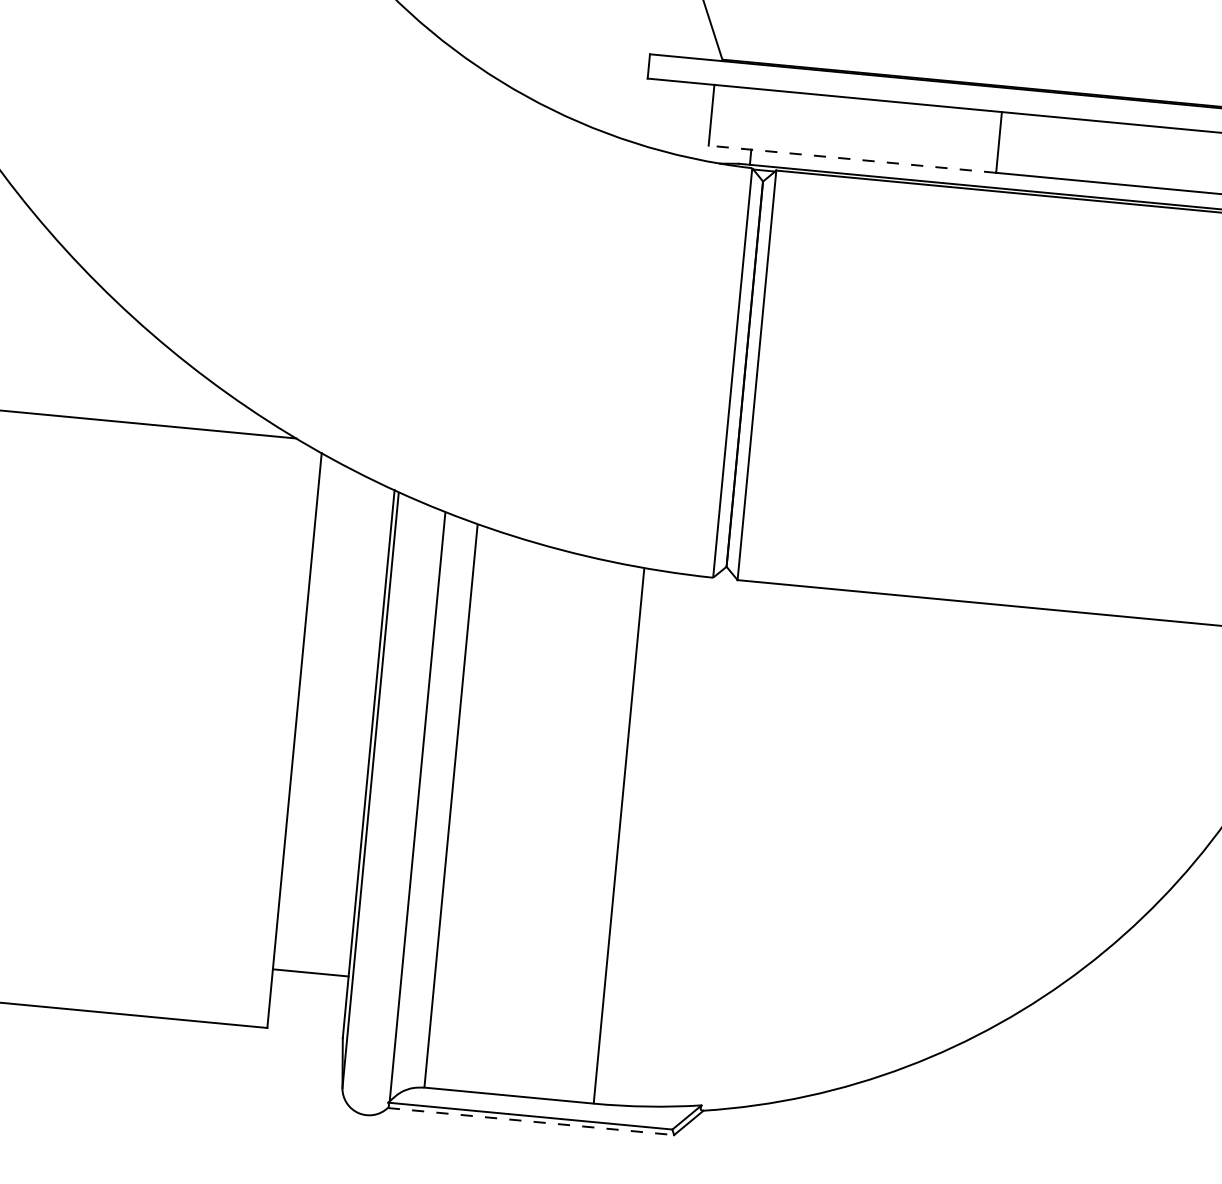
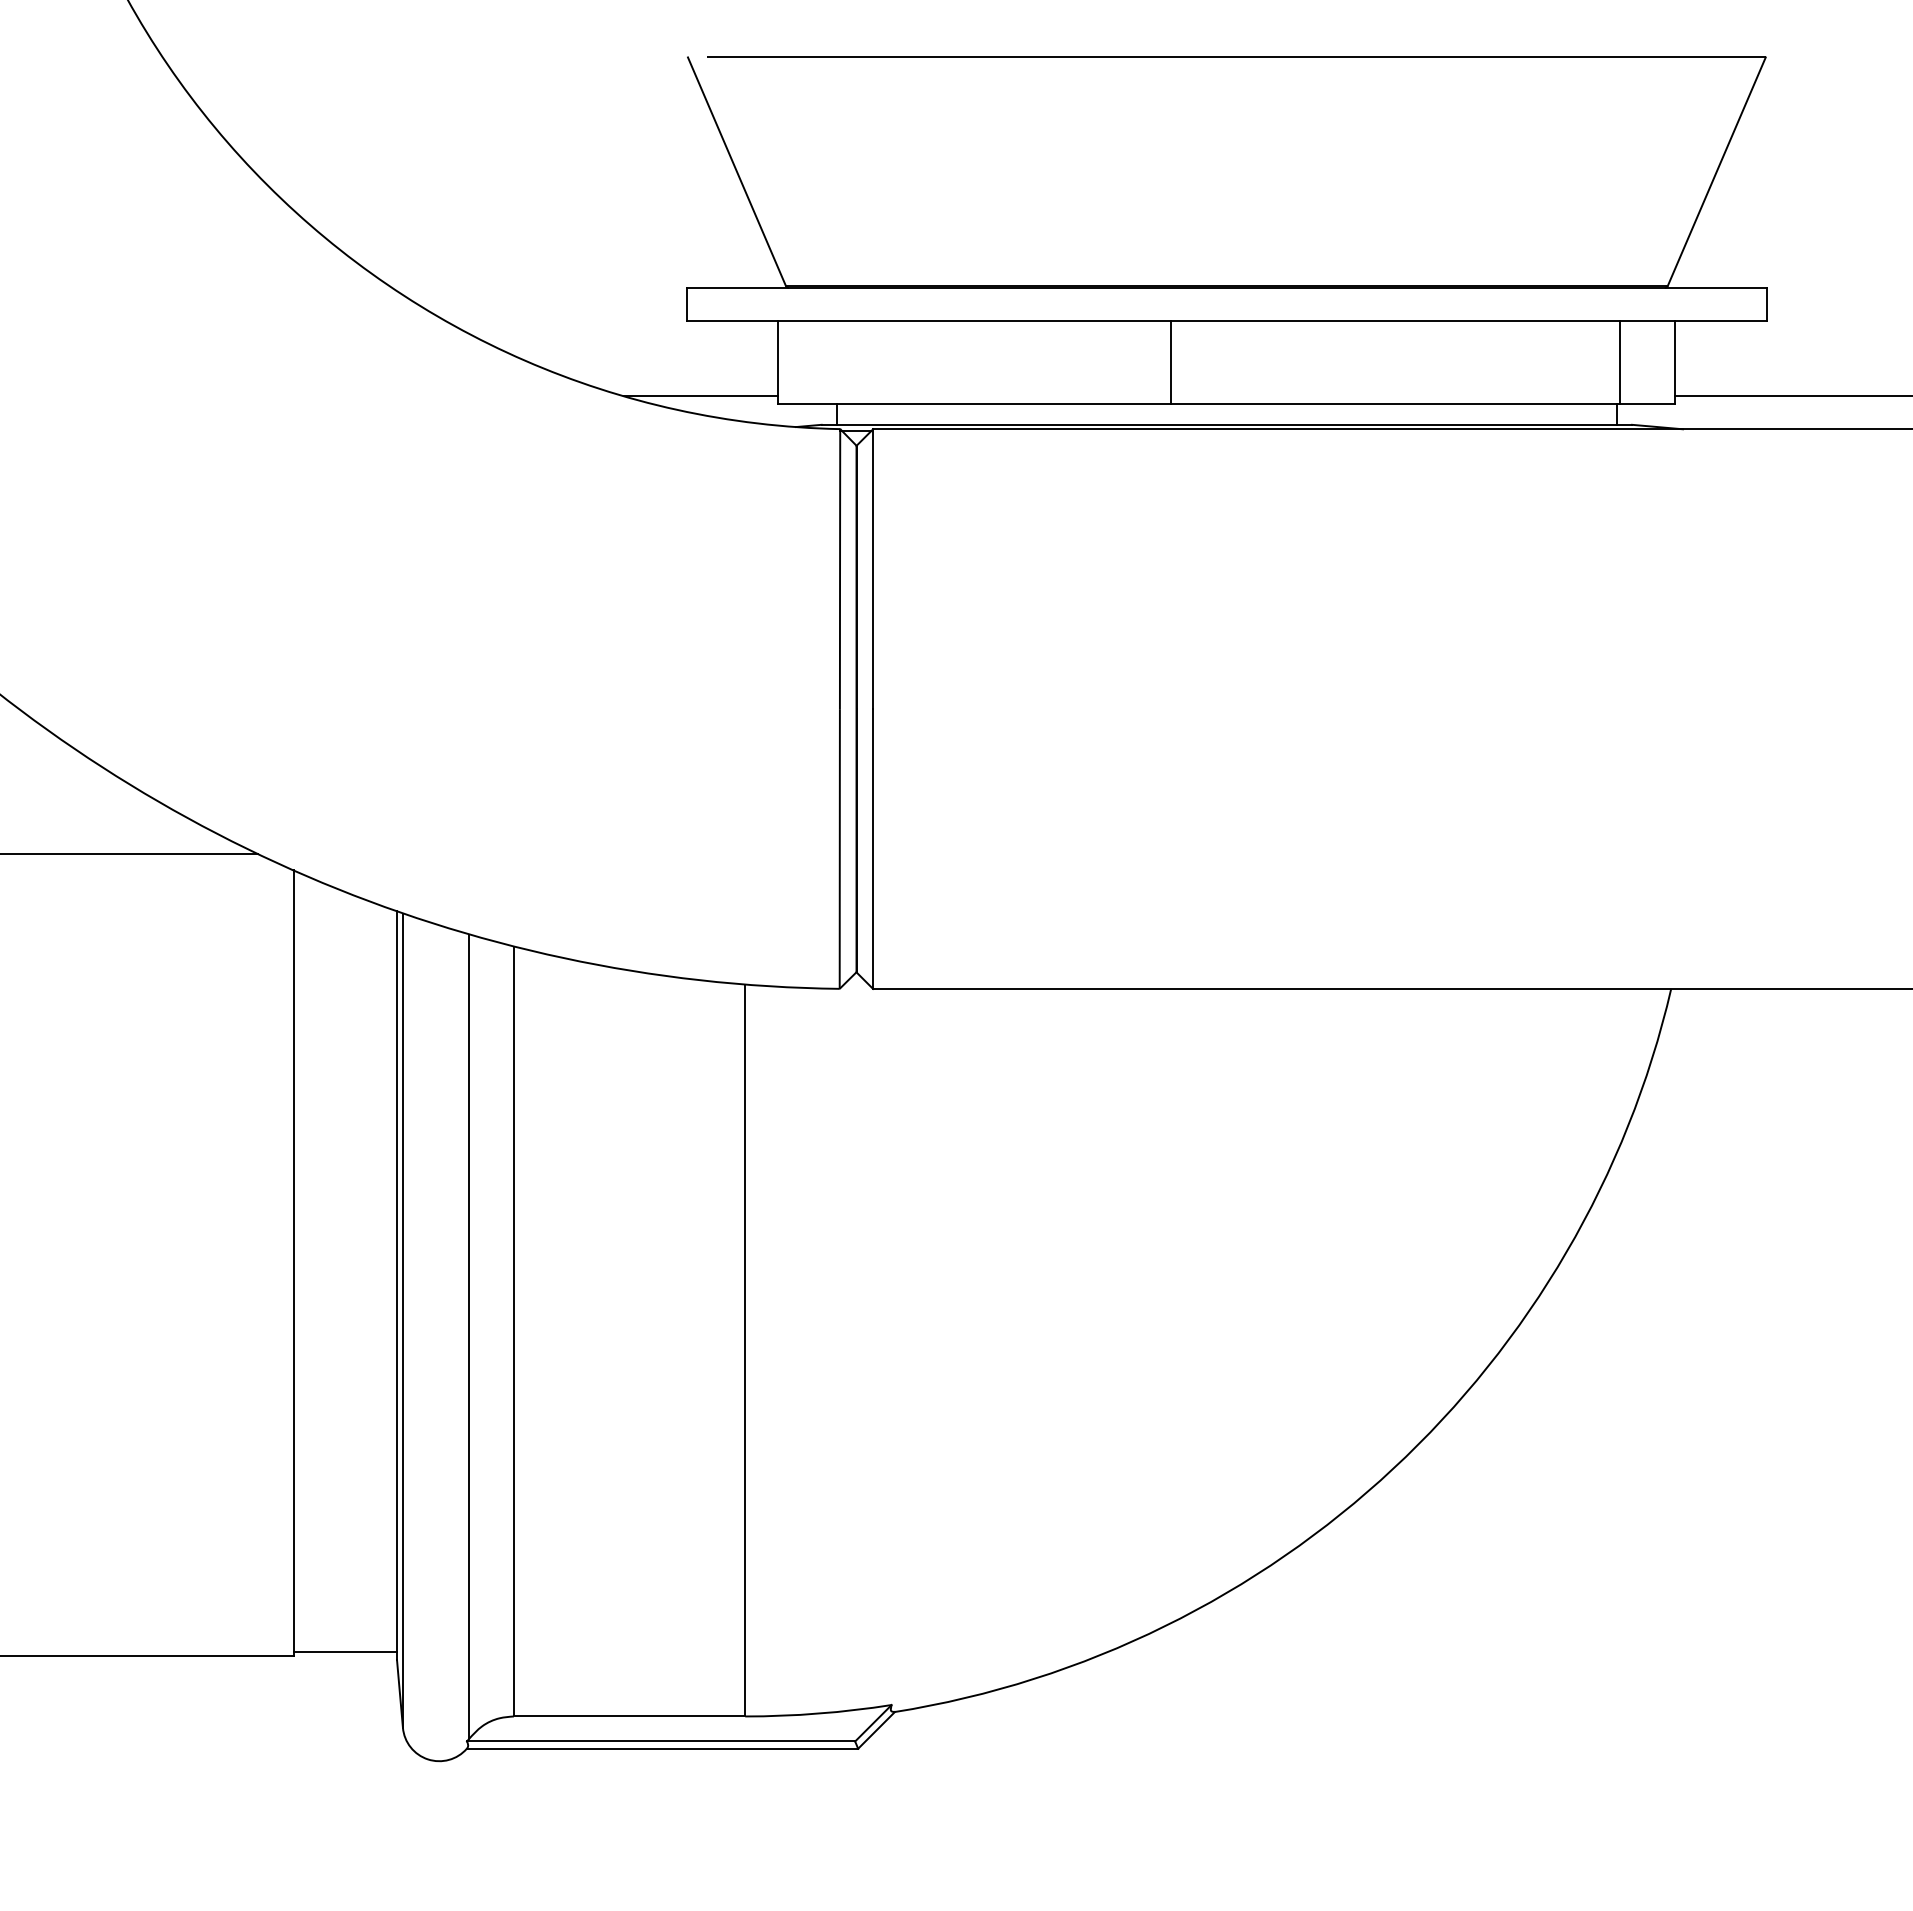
line: (652, 134) -> (700, 396), added
line: (852, 159) -> (974, 404), dashed -> solid
line: (310, 972) -> (345, 1651), moved
line: (530, 1121) -> (662, 1748), dashed -> solid

